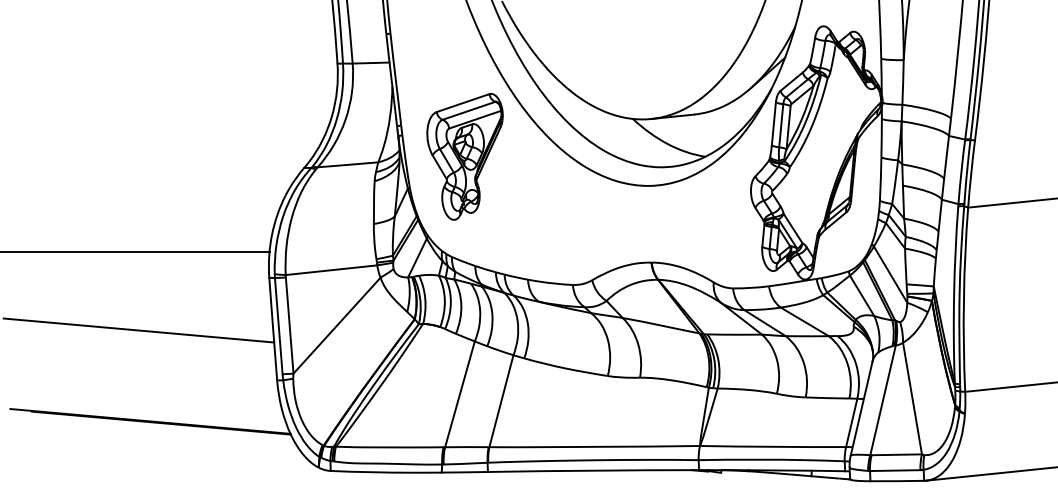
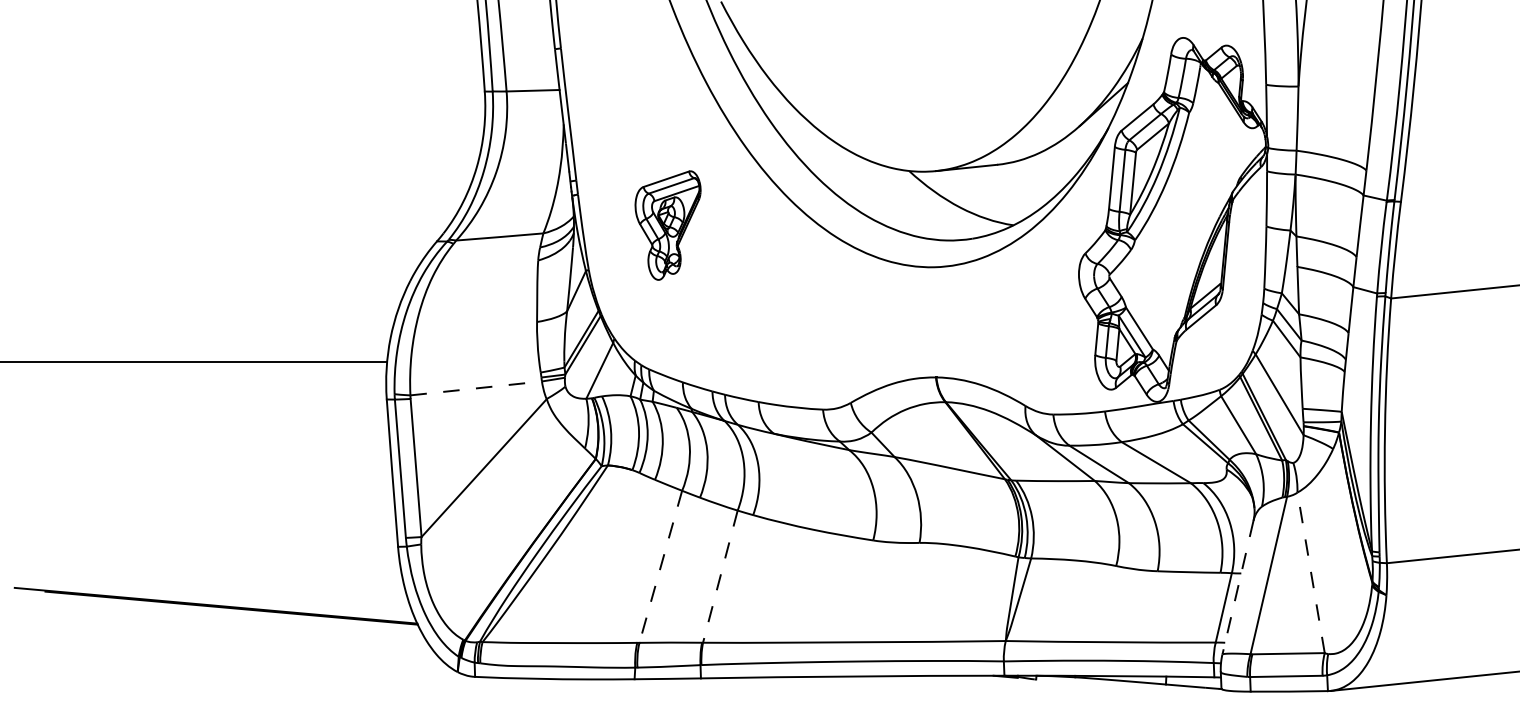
part: (464, 156) -> (667, 225), size x0.6
line: (332, 270) -> (477, 388), solid -> dashed
line: (138, 330) -> (198, 475), removed
line: (459, 394) -> (660, 567), solid -> dashed
line: (912, 398) -> (1311, 572), solid -> dashed
line: (501, 401) -> (720, 577), solid -> dashed
line: (861, 408) -> (1237, 587), solid -> dashed

